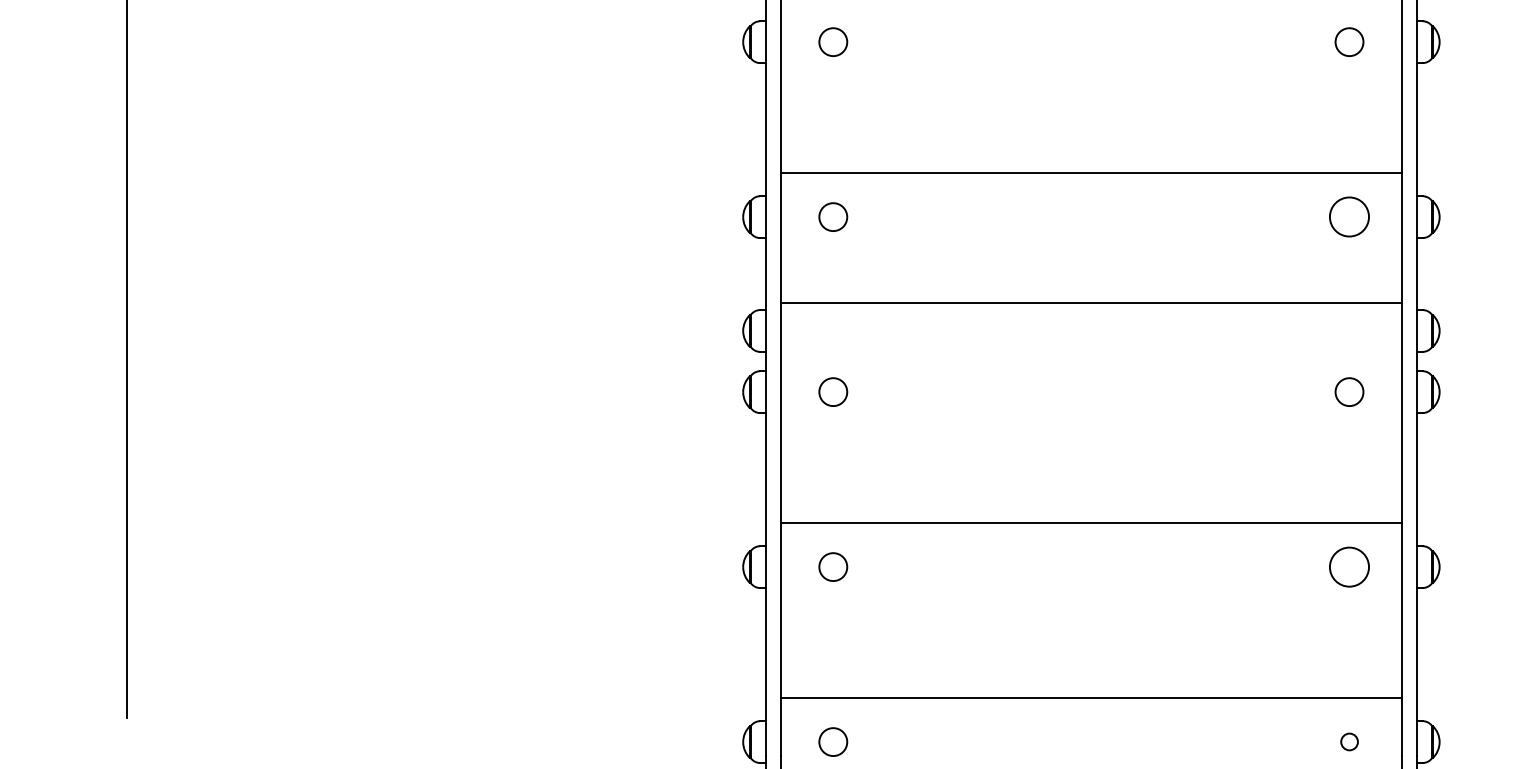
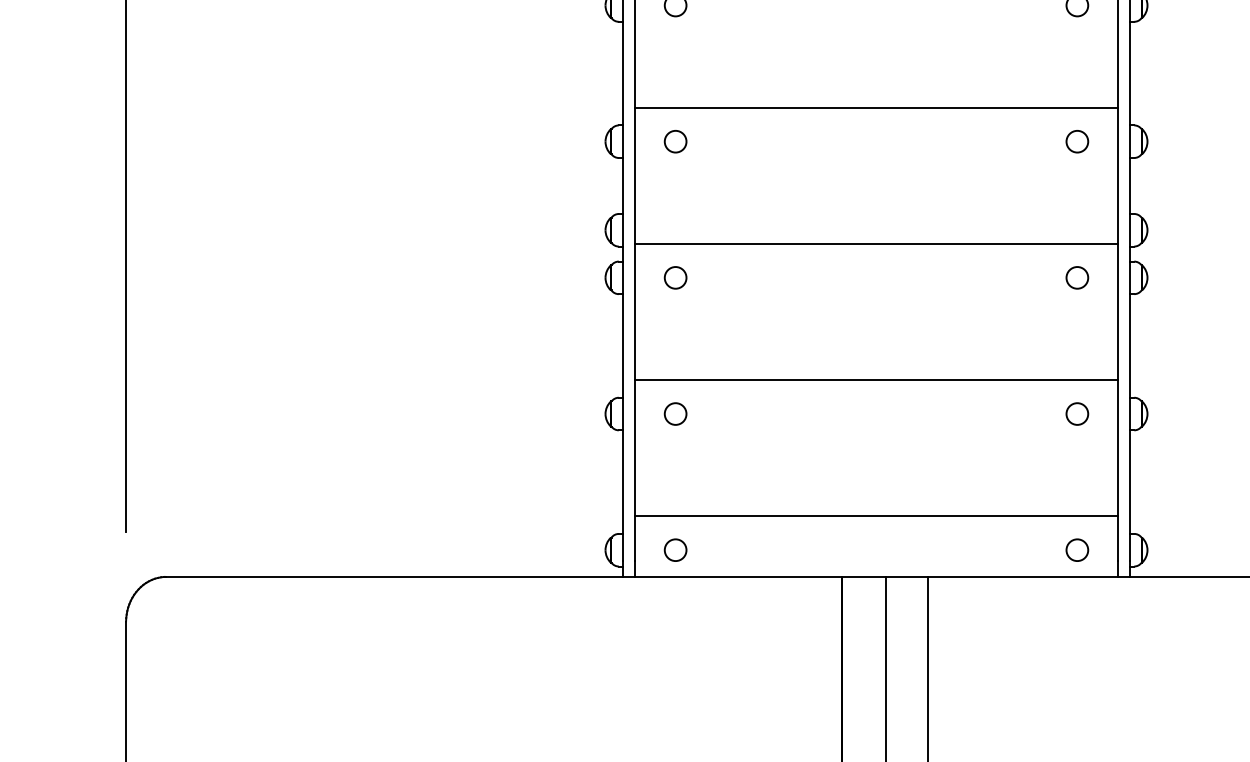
circle: (1349, 216) -> (1077, 141), size x0.71
line: (1091, 302) -> (876, 243), moved
circle: (1349, 566) -> (1077, 413), size x0.71
circle: (1349, 741) -> (1077, 549), size x1.67

